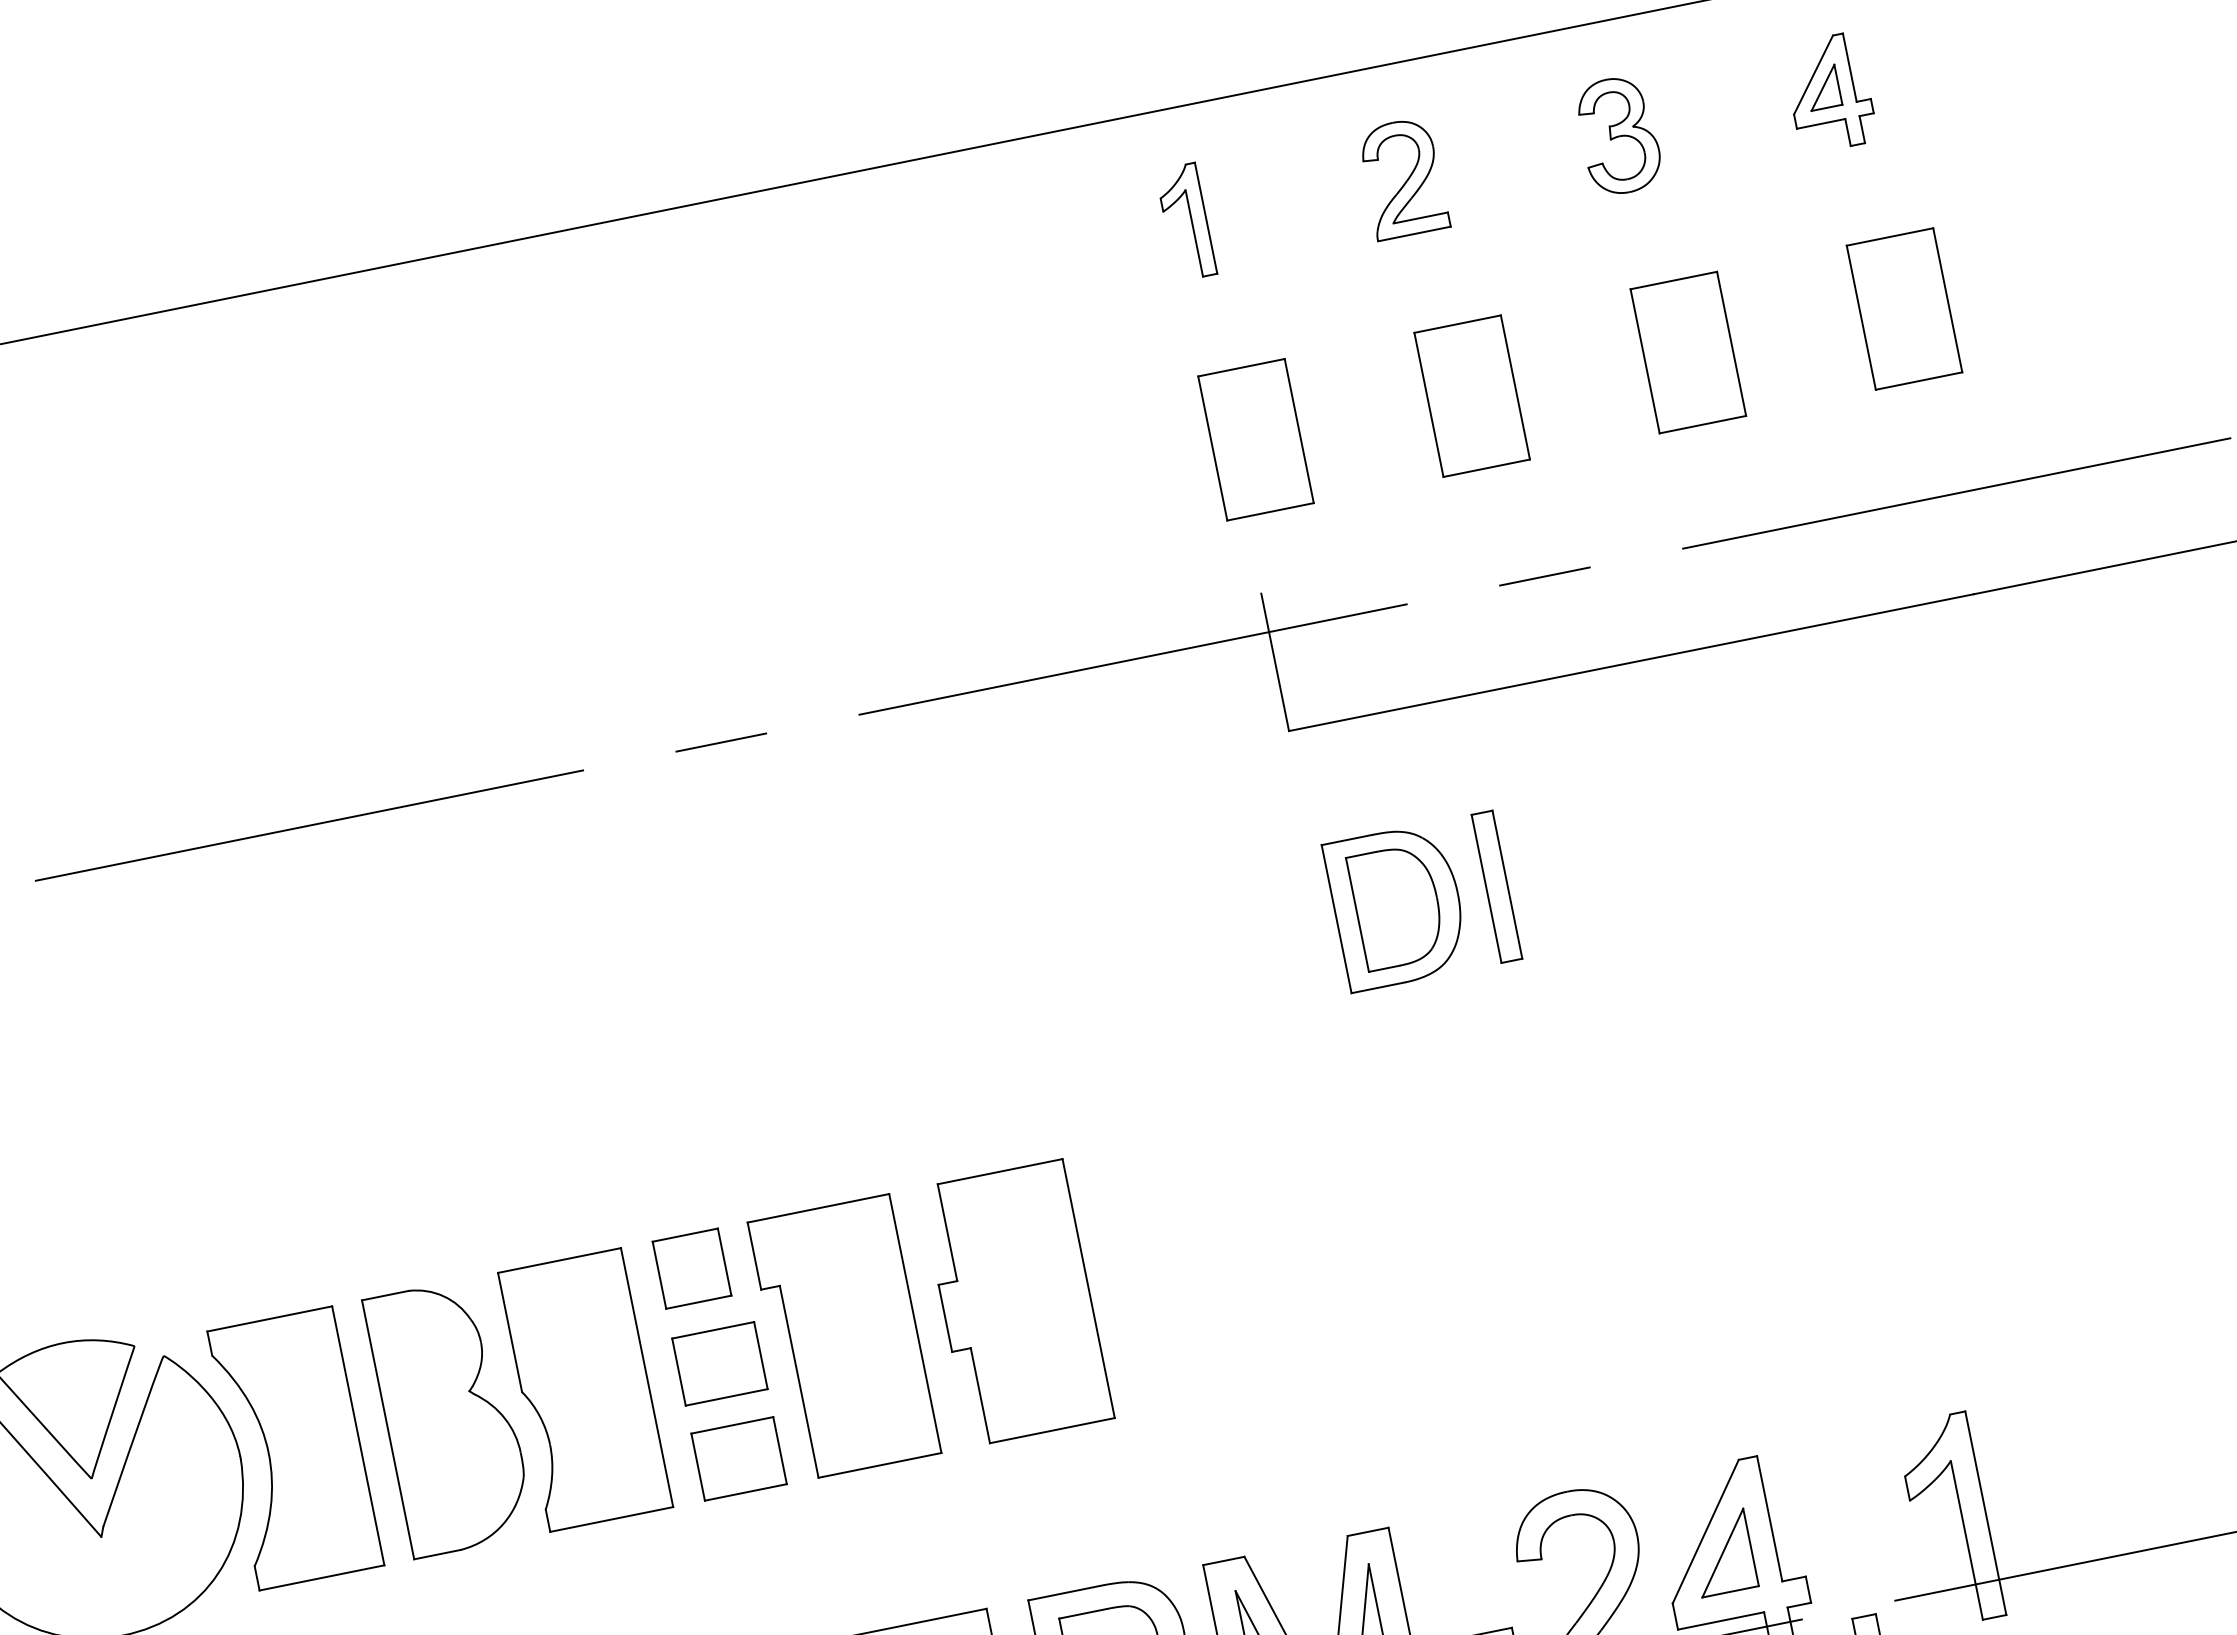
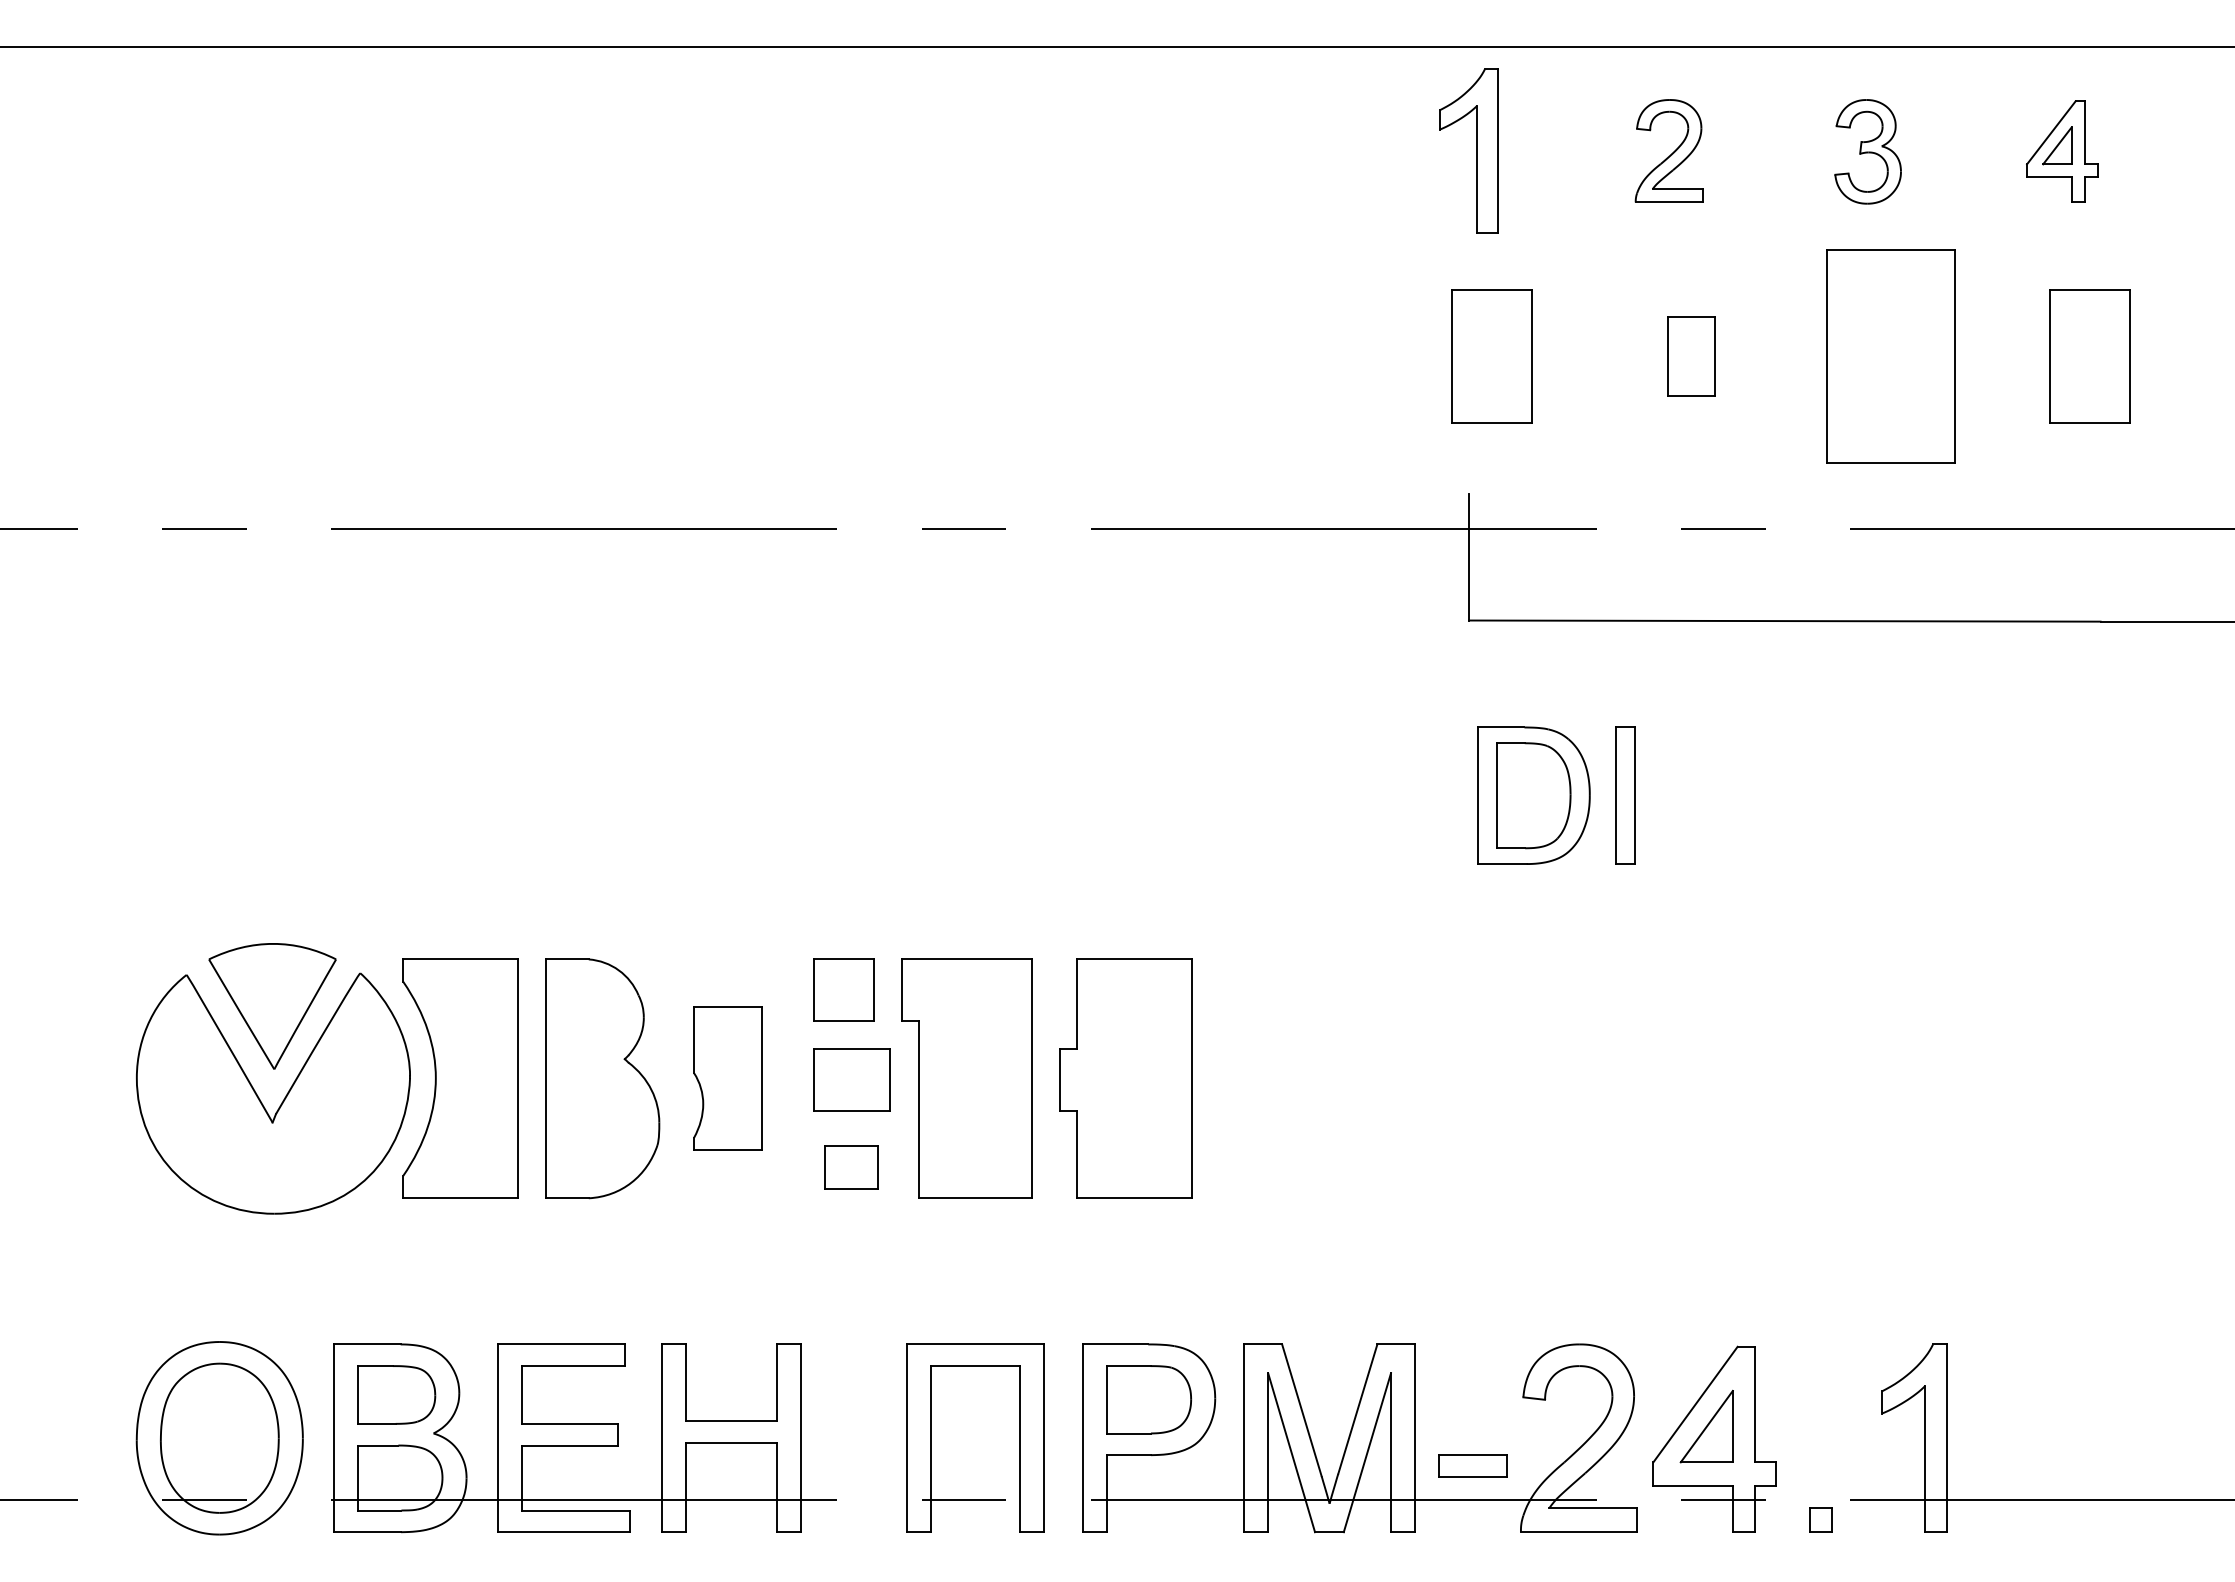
part: (1185, 221) -> (1468, 150), size x1.6
part: (1688, 352) -> (1890, 356), size x1.6
part: (1472, 396) -> (1691, 356), size x0.6
part: (584, 1389) -> (727, 1078), size x0.6
part: (738, 1458) -> (851, 1166), size x0.7

